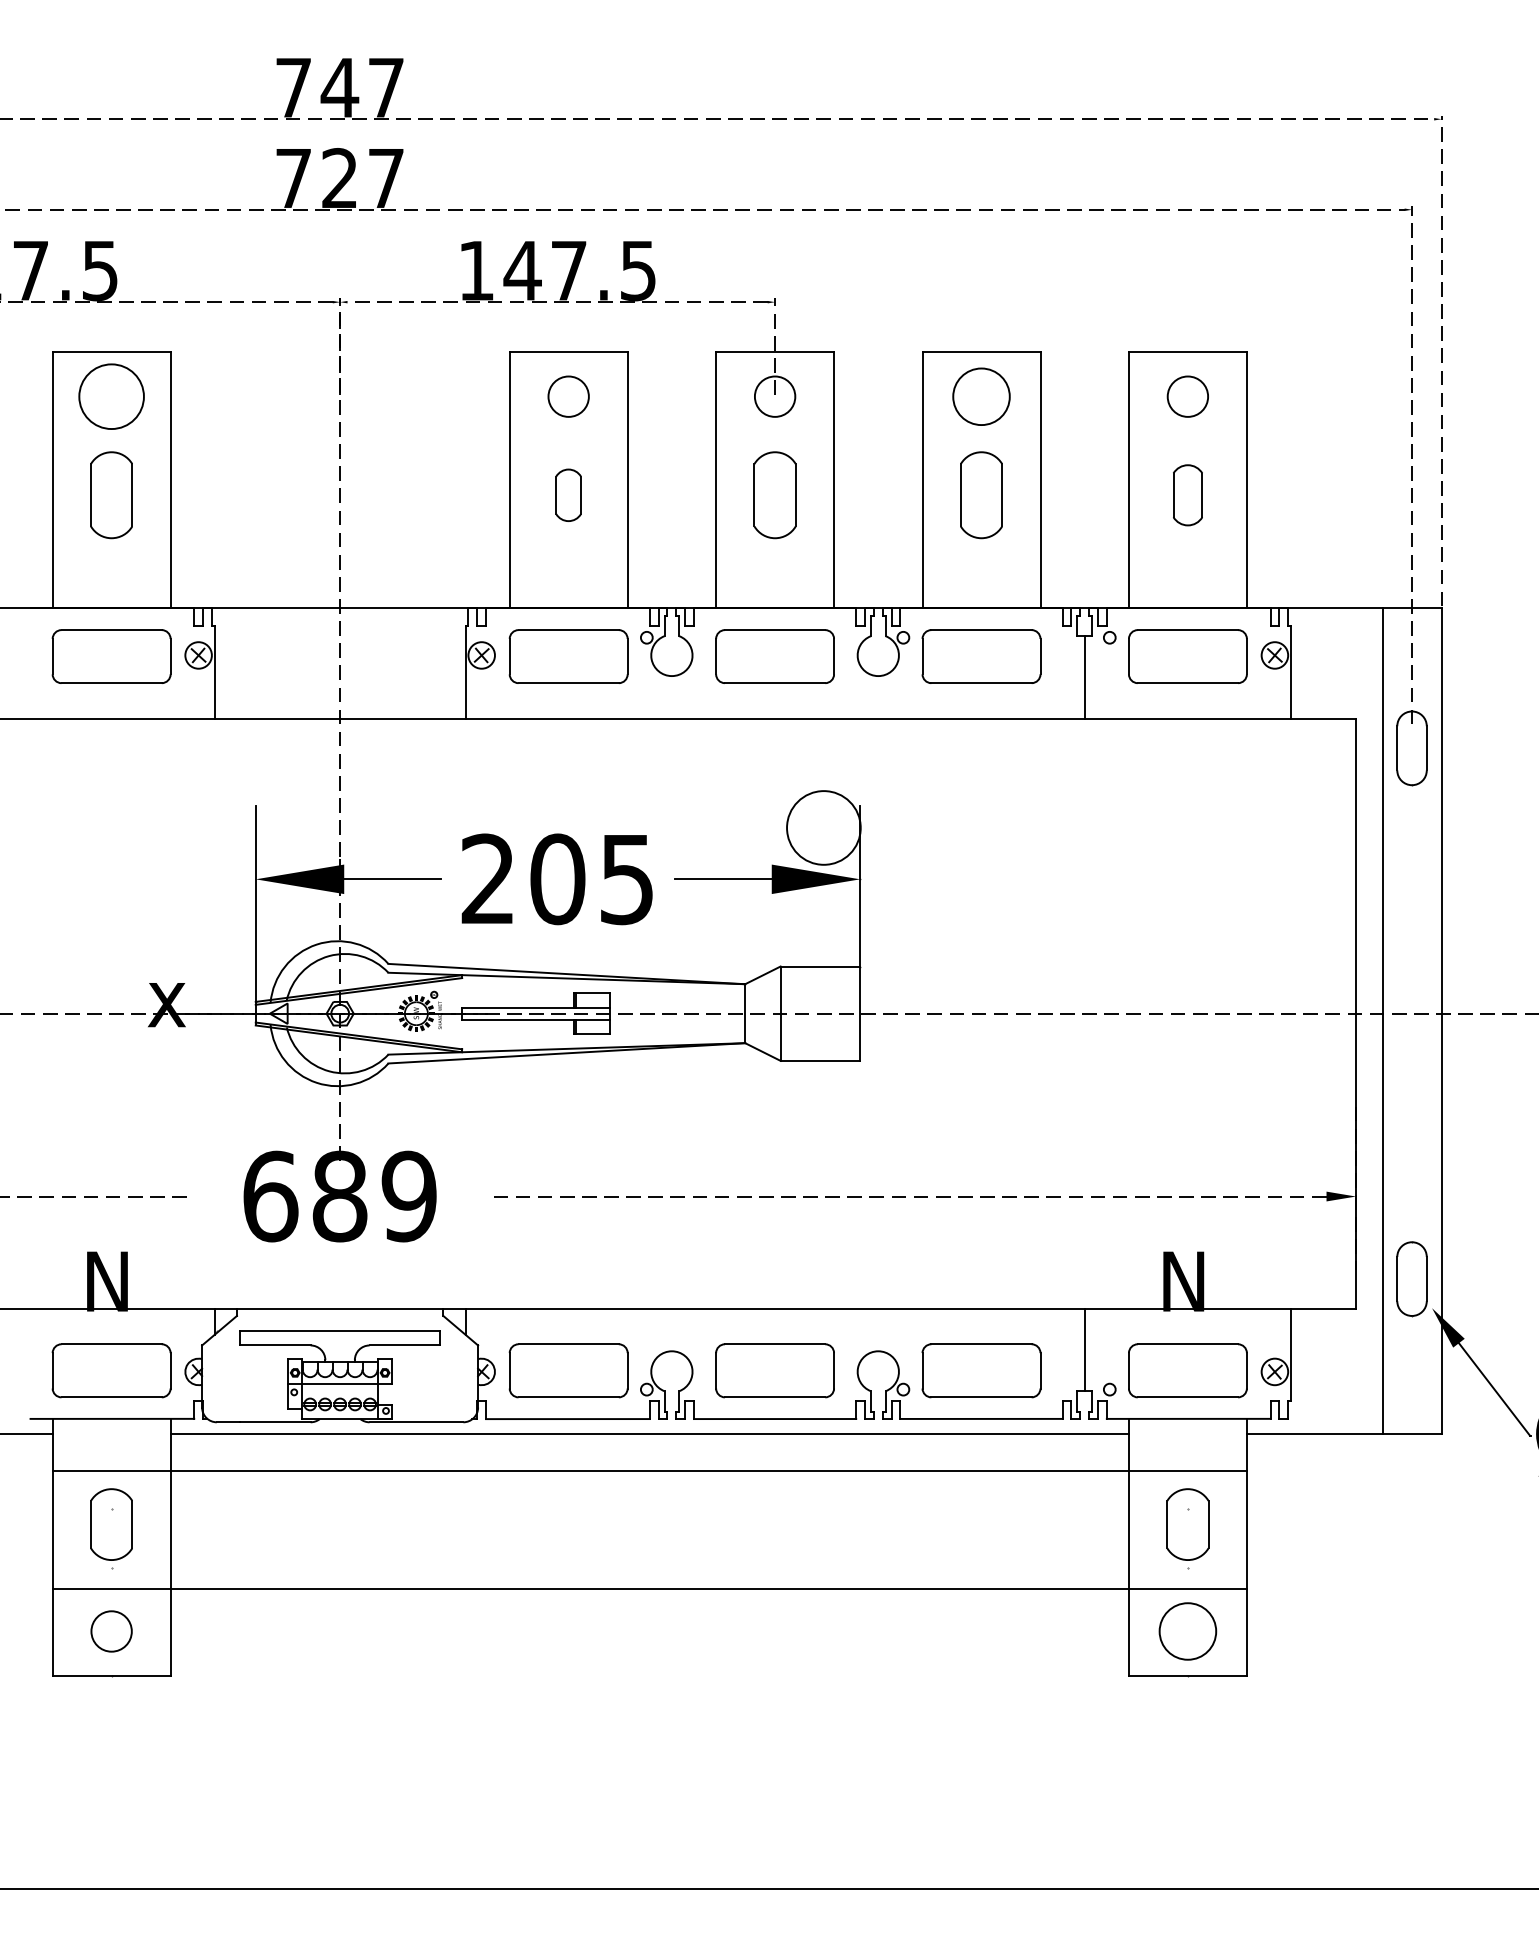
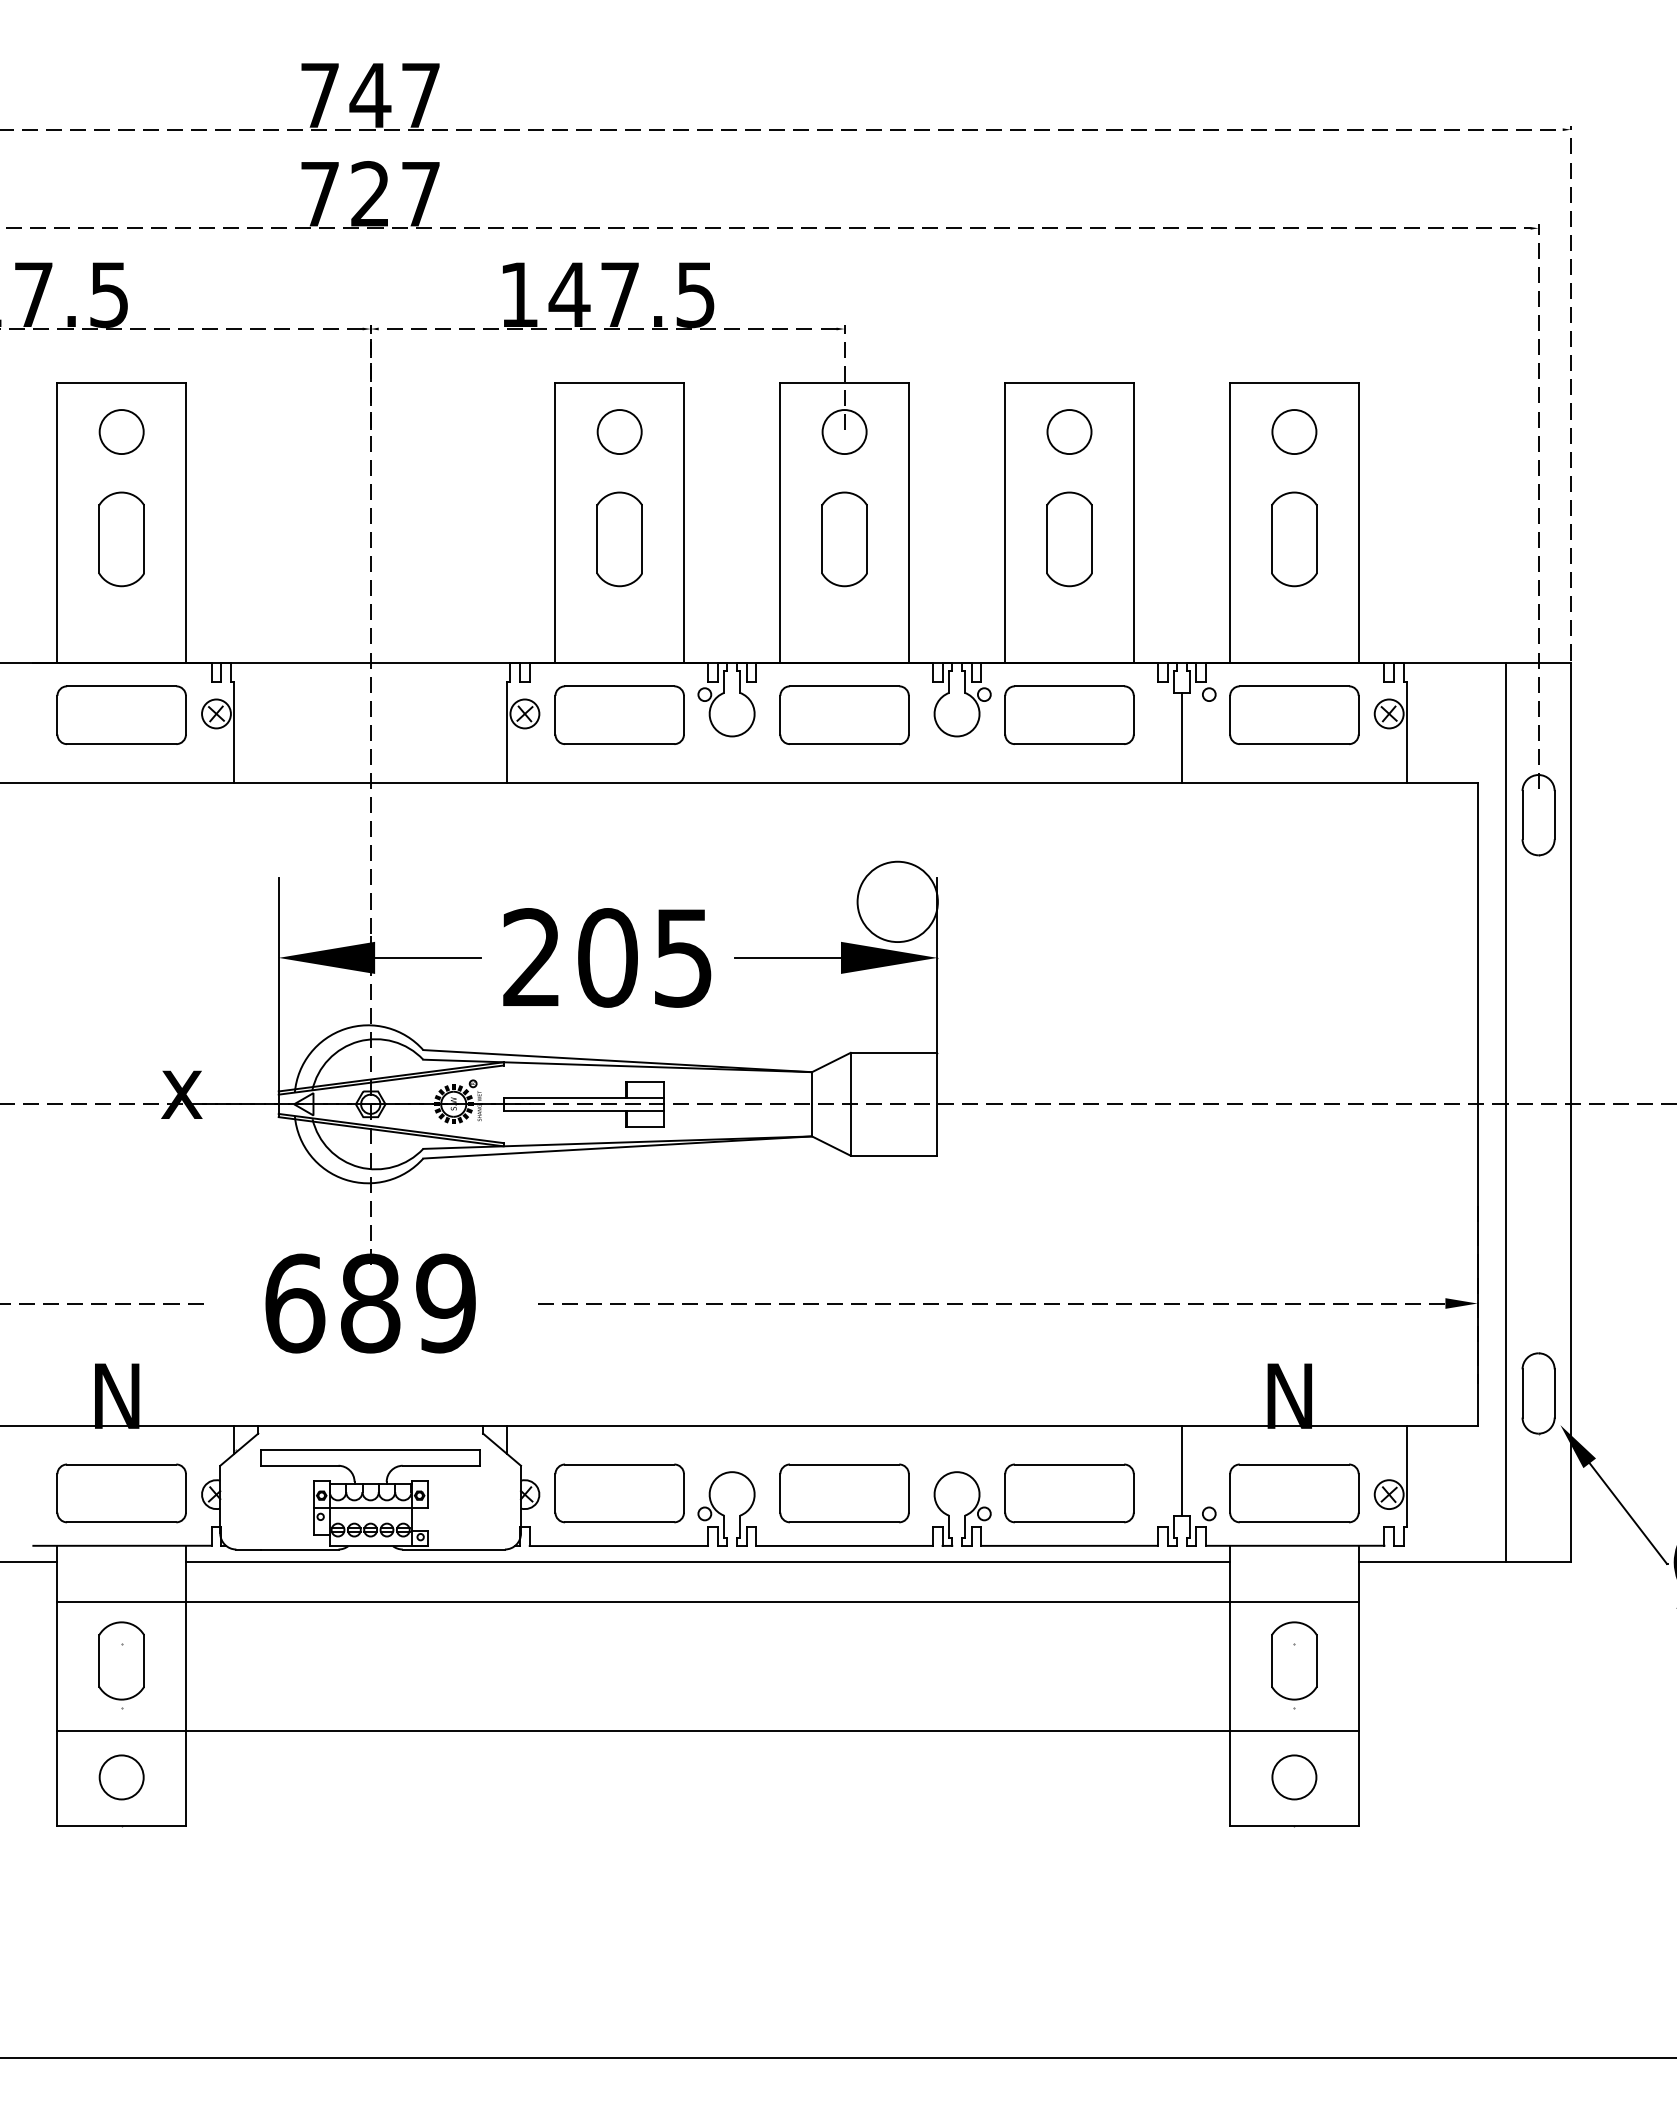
circle: (111, 396) -> (121, 431), size x0.62
circle: (981, 396) -> (1069, 431), size x0.71
part: (568, 495) -> (619, 539), size x1.67
part: (1187, 495) -> (1293, 539), size x1.43
circle: (1187, 1631) -> (1293, 1777), size x0.71

